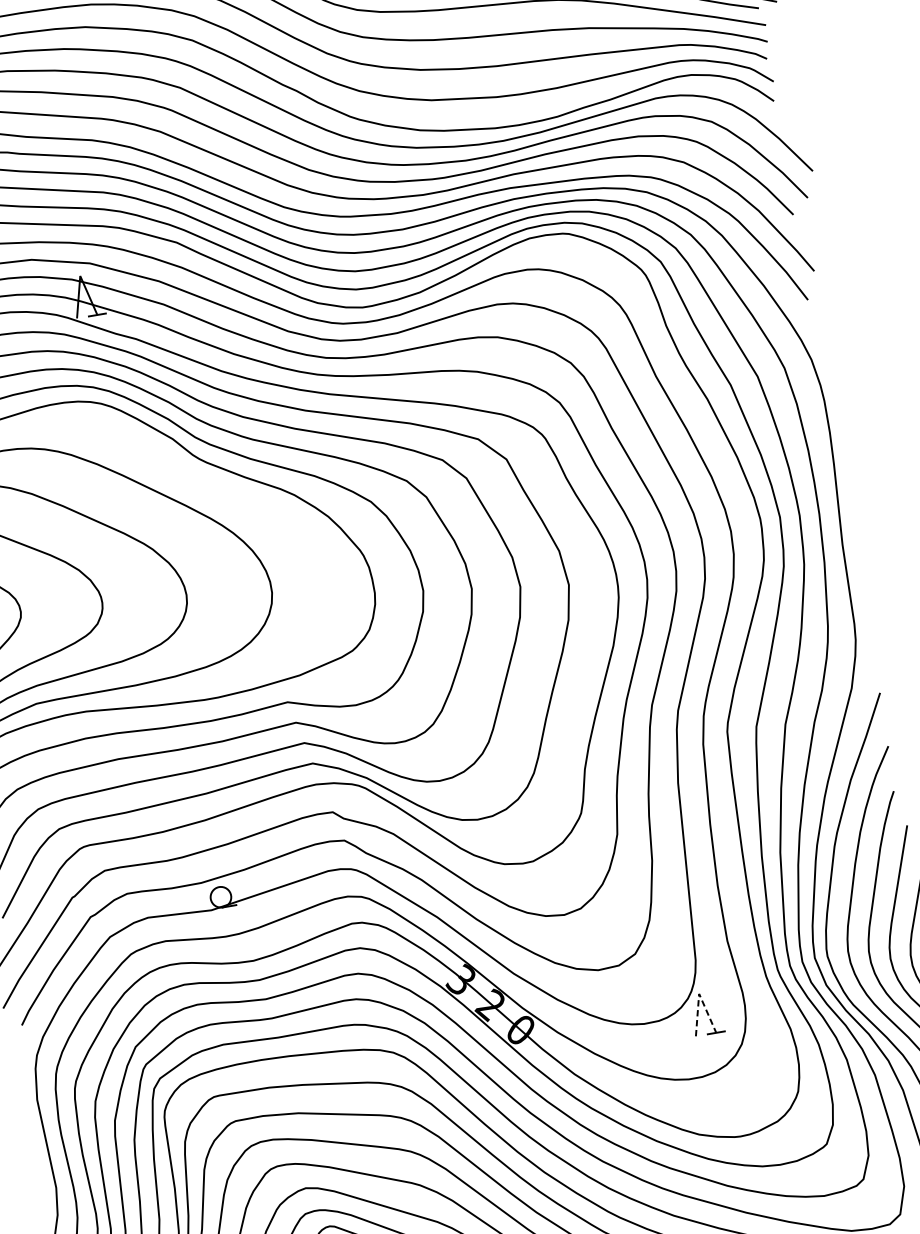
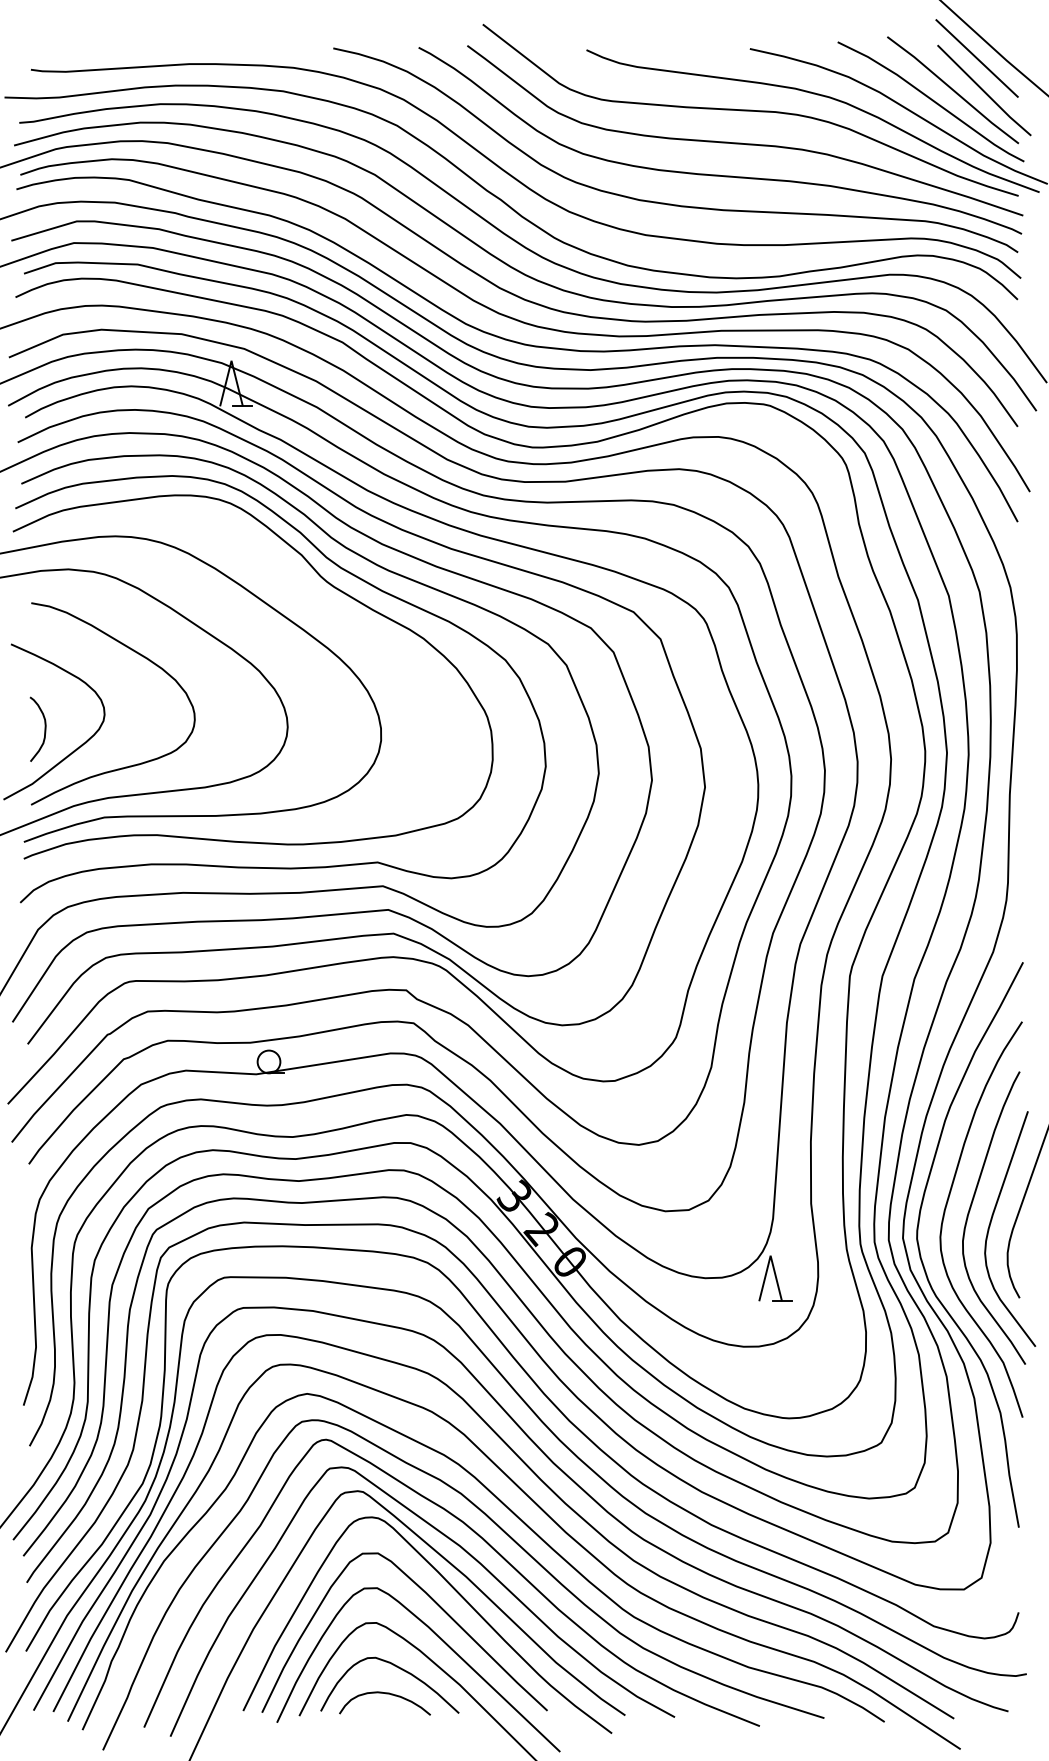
line: (698, 993) -> (770, 1255), dashed -> solid

